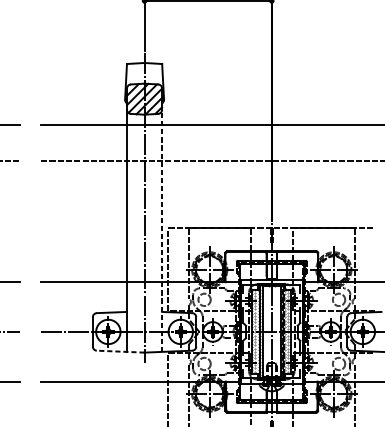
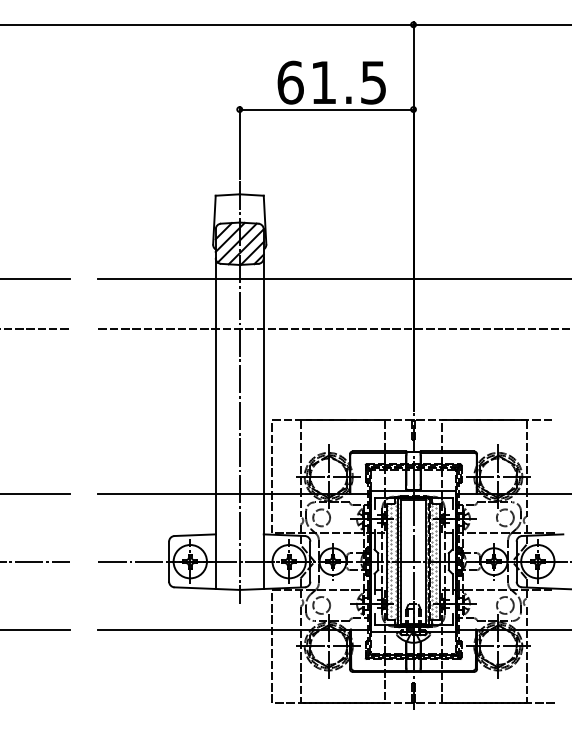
line: (161, 230) -> (263, 423), dashed -> solid
line: (120, 351) -> (207, 588), dashed -> solid

